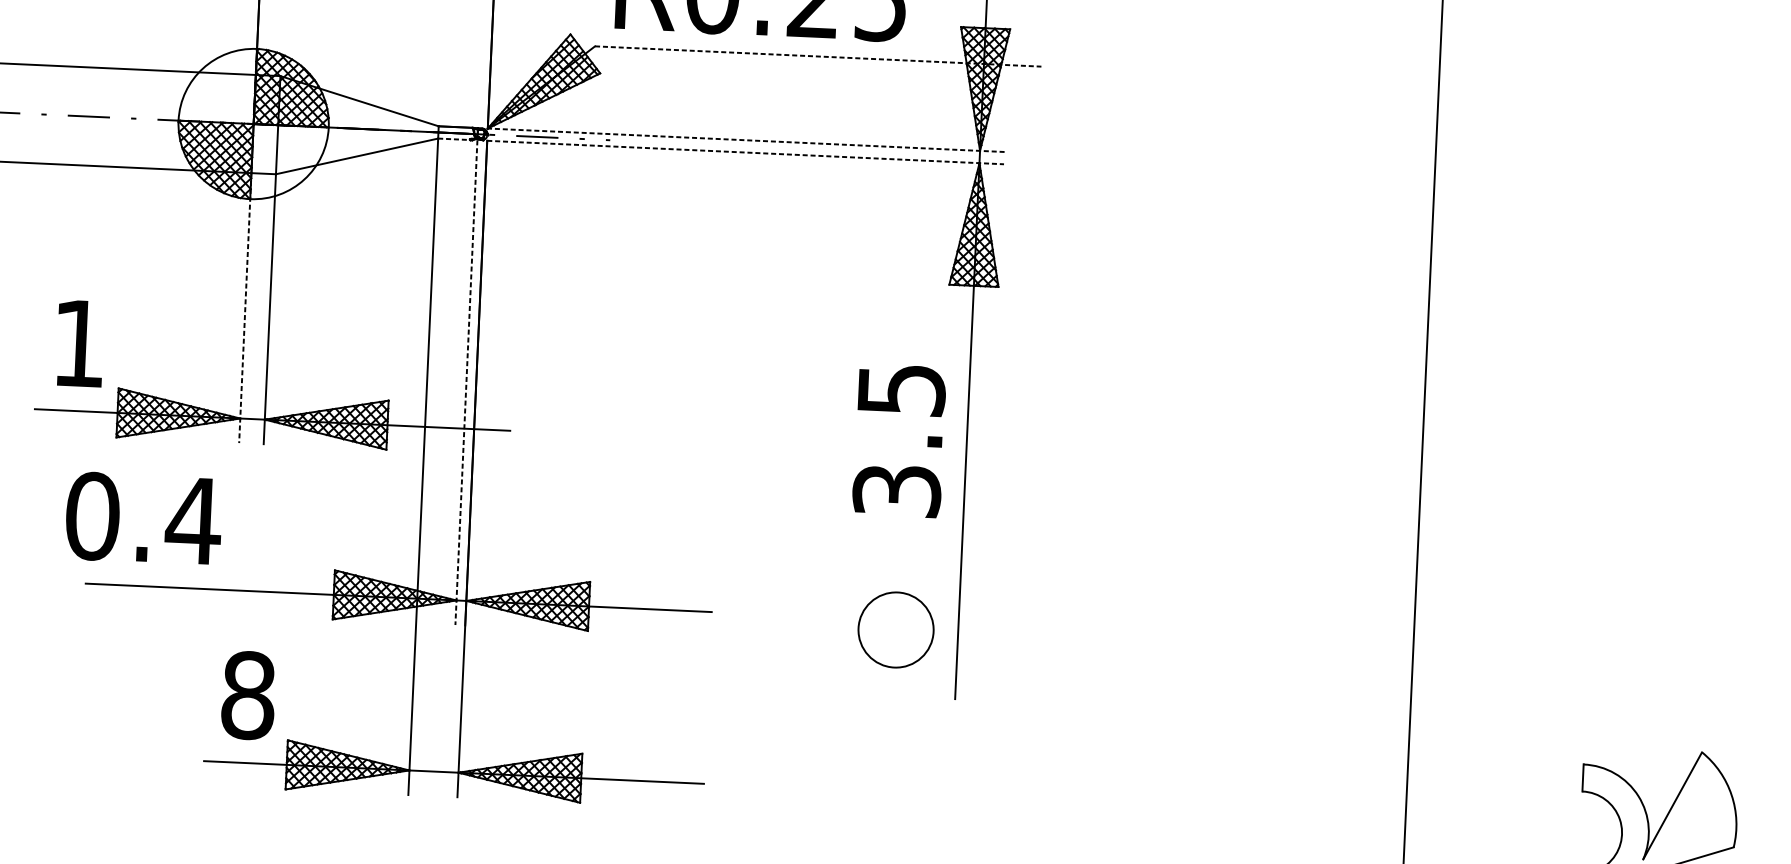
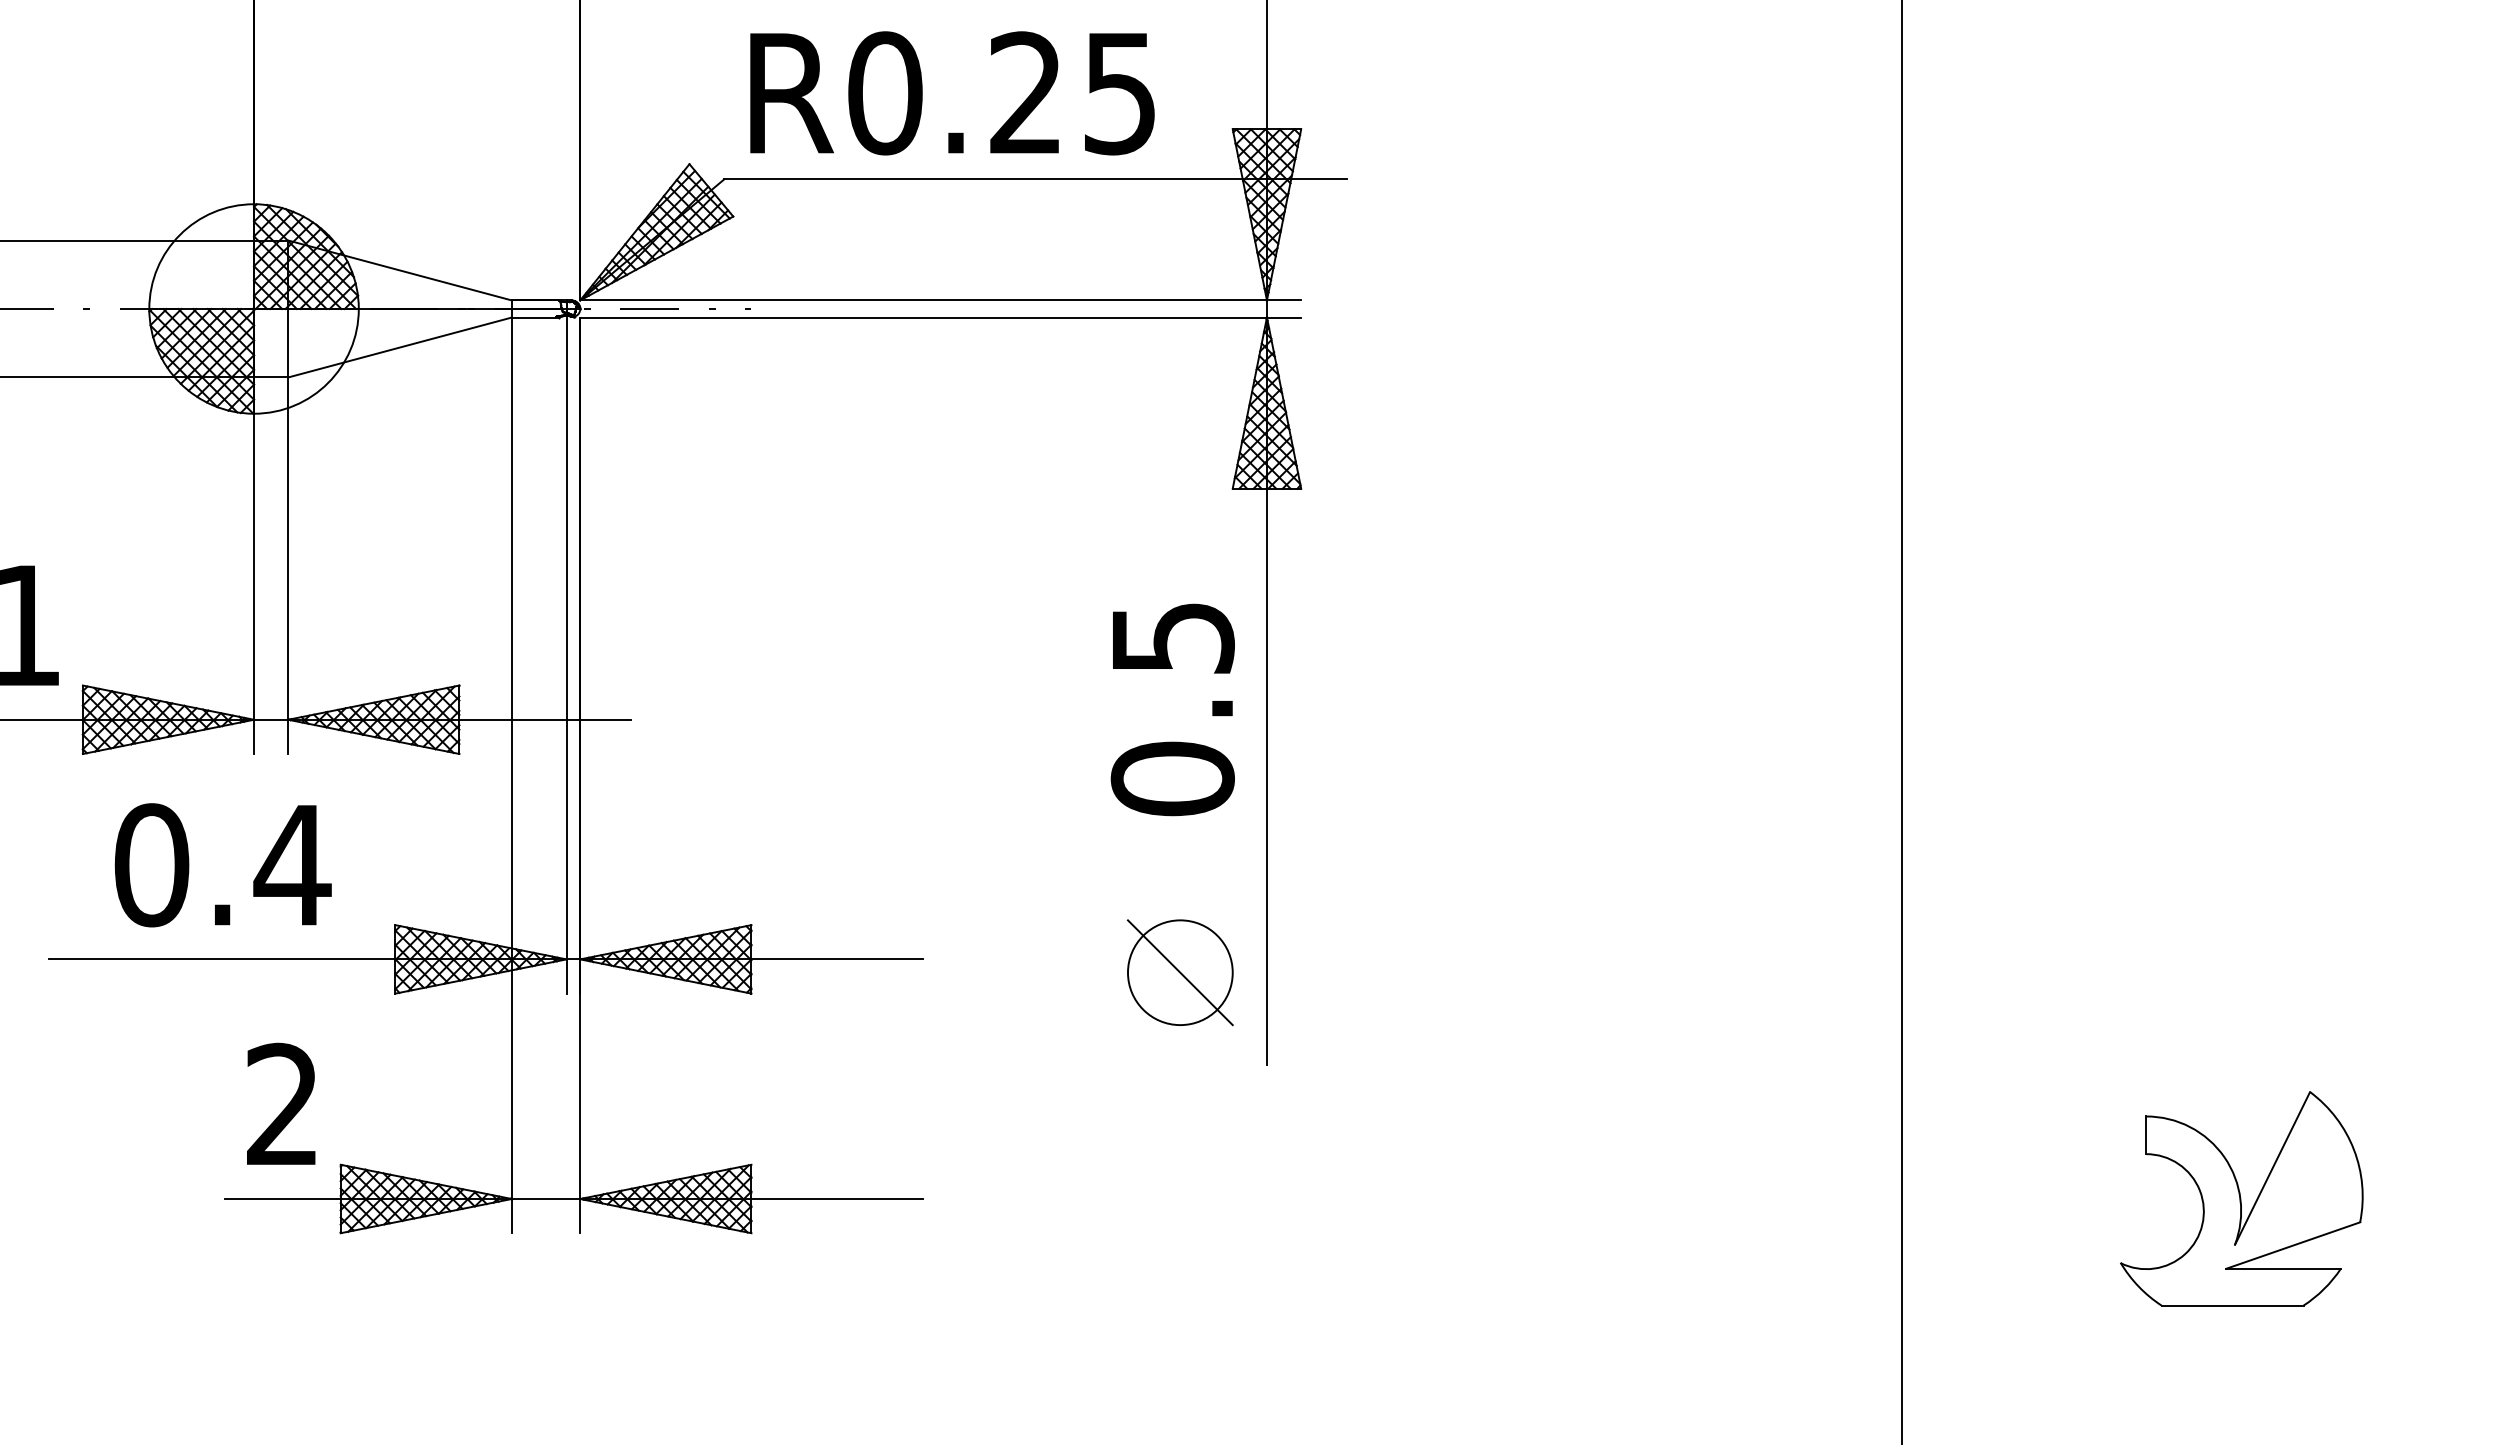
line: (818, 56) -> (1036, 179), dashed -> solid
line: (455, 139) -> (535, 317), dashed -> solid
line: (746, 140) -> (940, 300), dashed -> solid
line: (746, 152) -> (941, 317), dashed -> solid
line: (245, 308) -> (254, 566), dashed -> solid
line: (466, 383) -> (566, 656), dashed -> solid
text: (896, 490) -> (1172, 778), 3.5 -> 0.5
text: (143, 518) -> (222, 865), moved
line: (895, 629) -> (1179, 972), added
text: (248, 695) -> (283, 1104), 8 -> 2

